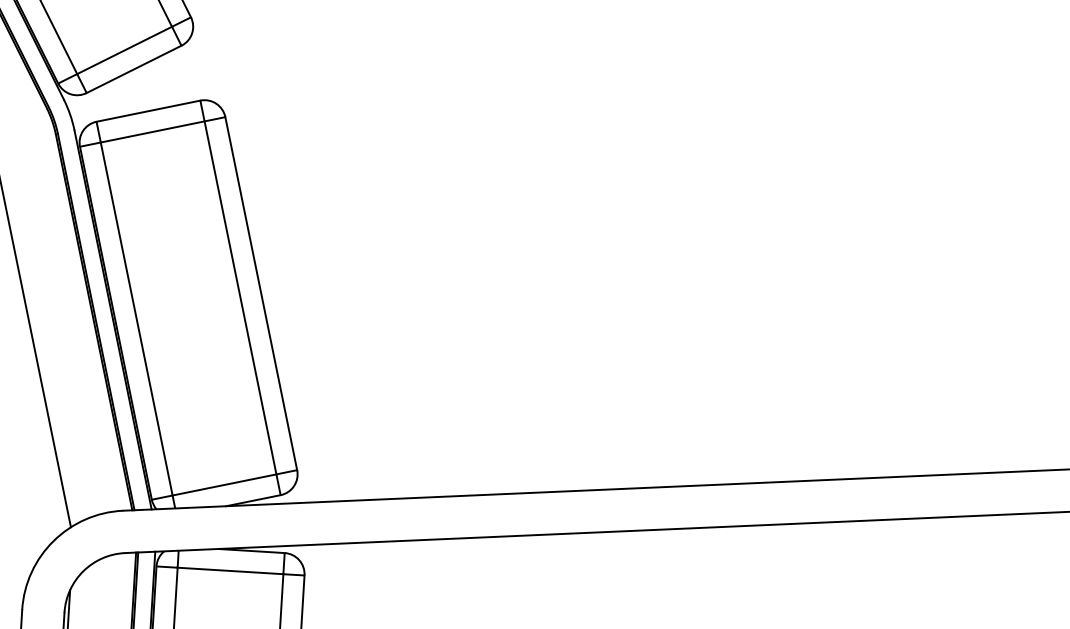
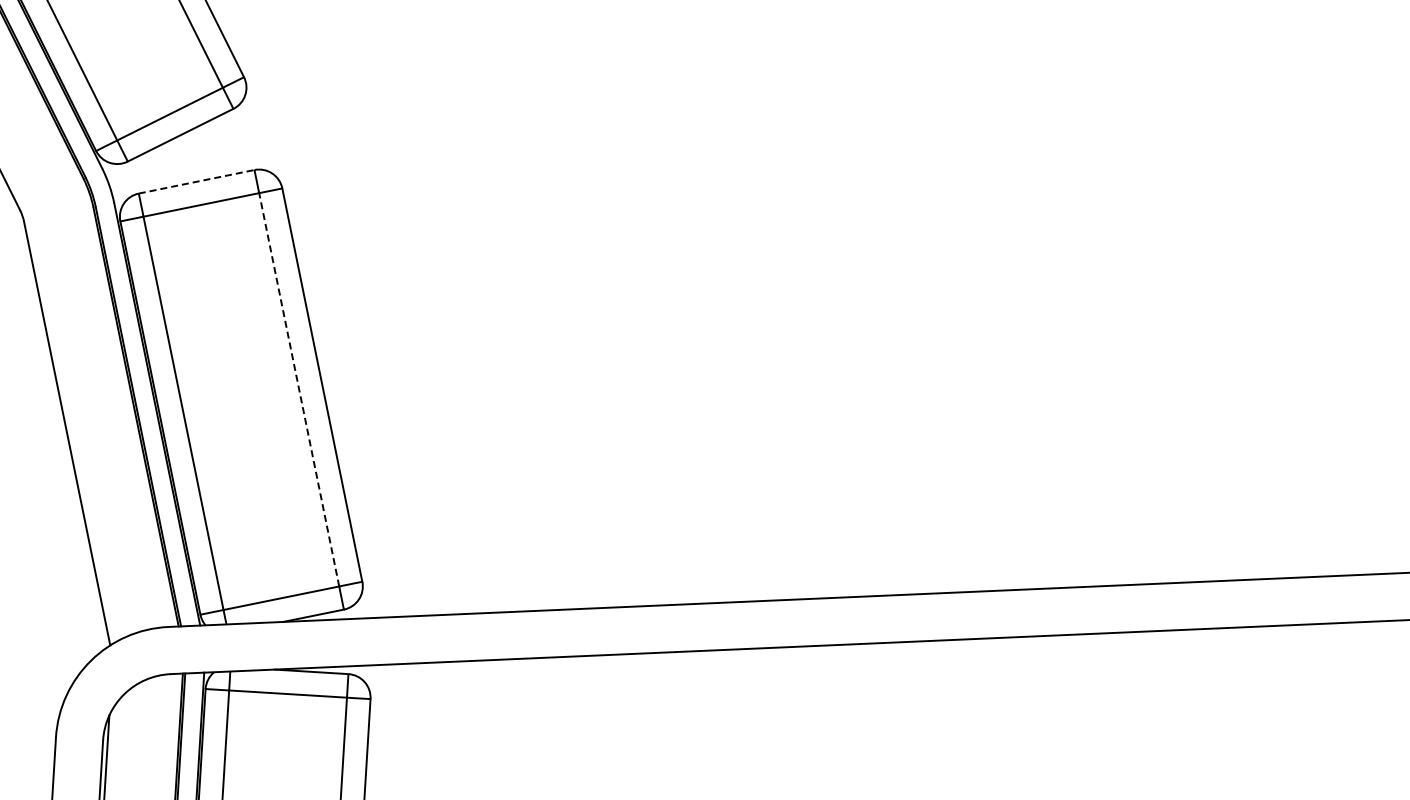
line: (149, 110) -> (197, 181), solid -> dashed
line: (240, 297) -> (299, 389), solid -> dashed

